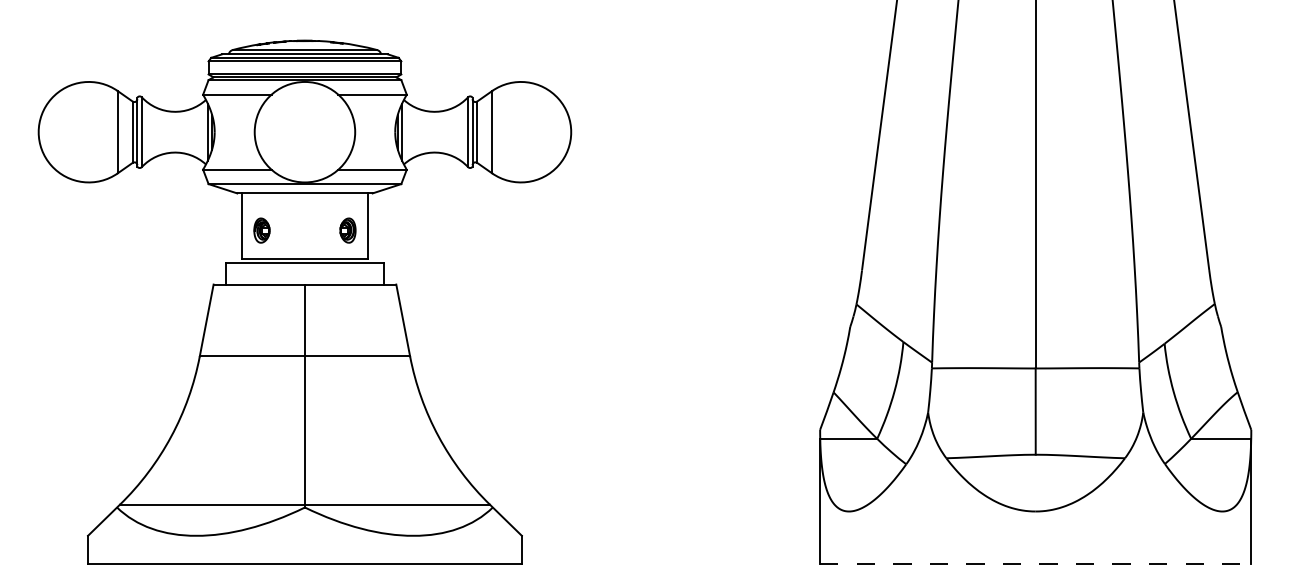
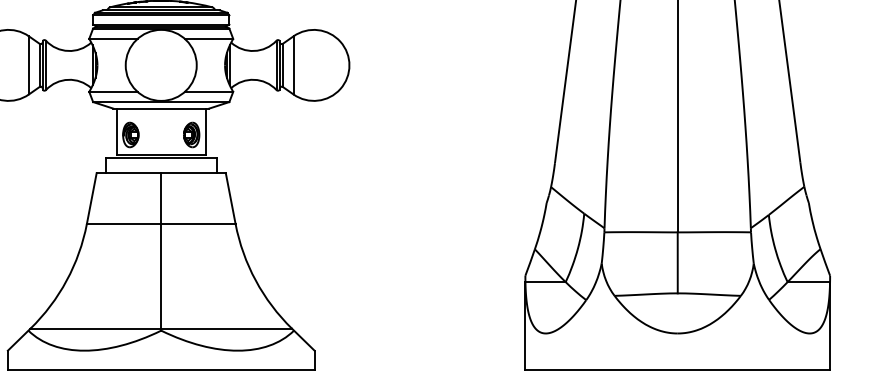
part: (261, 230) -> (130, 134), size x1.43
part: (347, 230) -> (191, 134), size x1.43
line: (1035, 563) -> (677, 370), dashed -> solid

